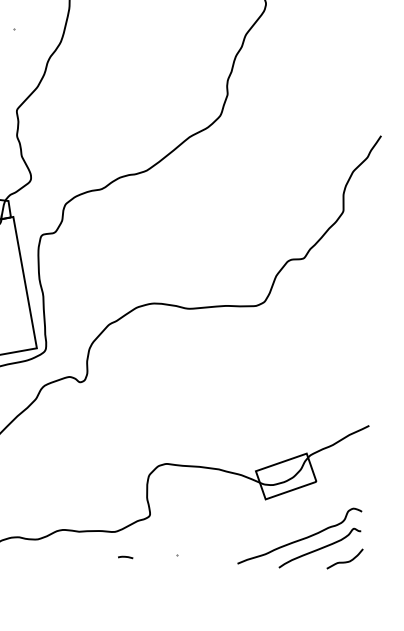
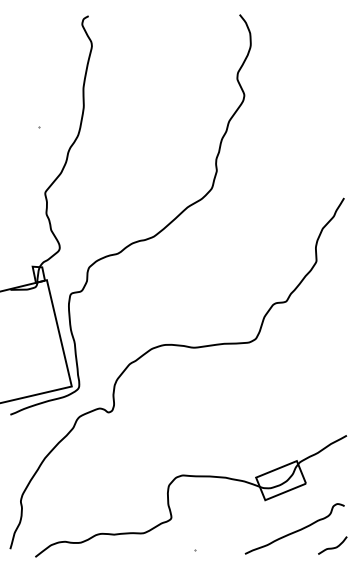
curve: (319, 547) -> (311, 537), removed
line: (125, 557) -> (153, 553), removed

